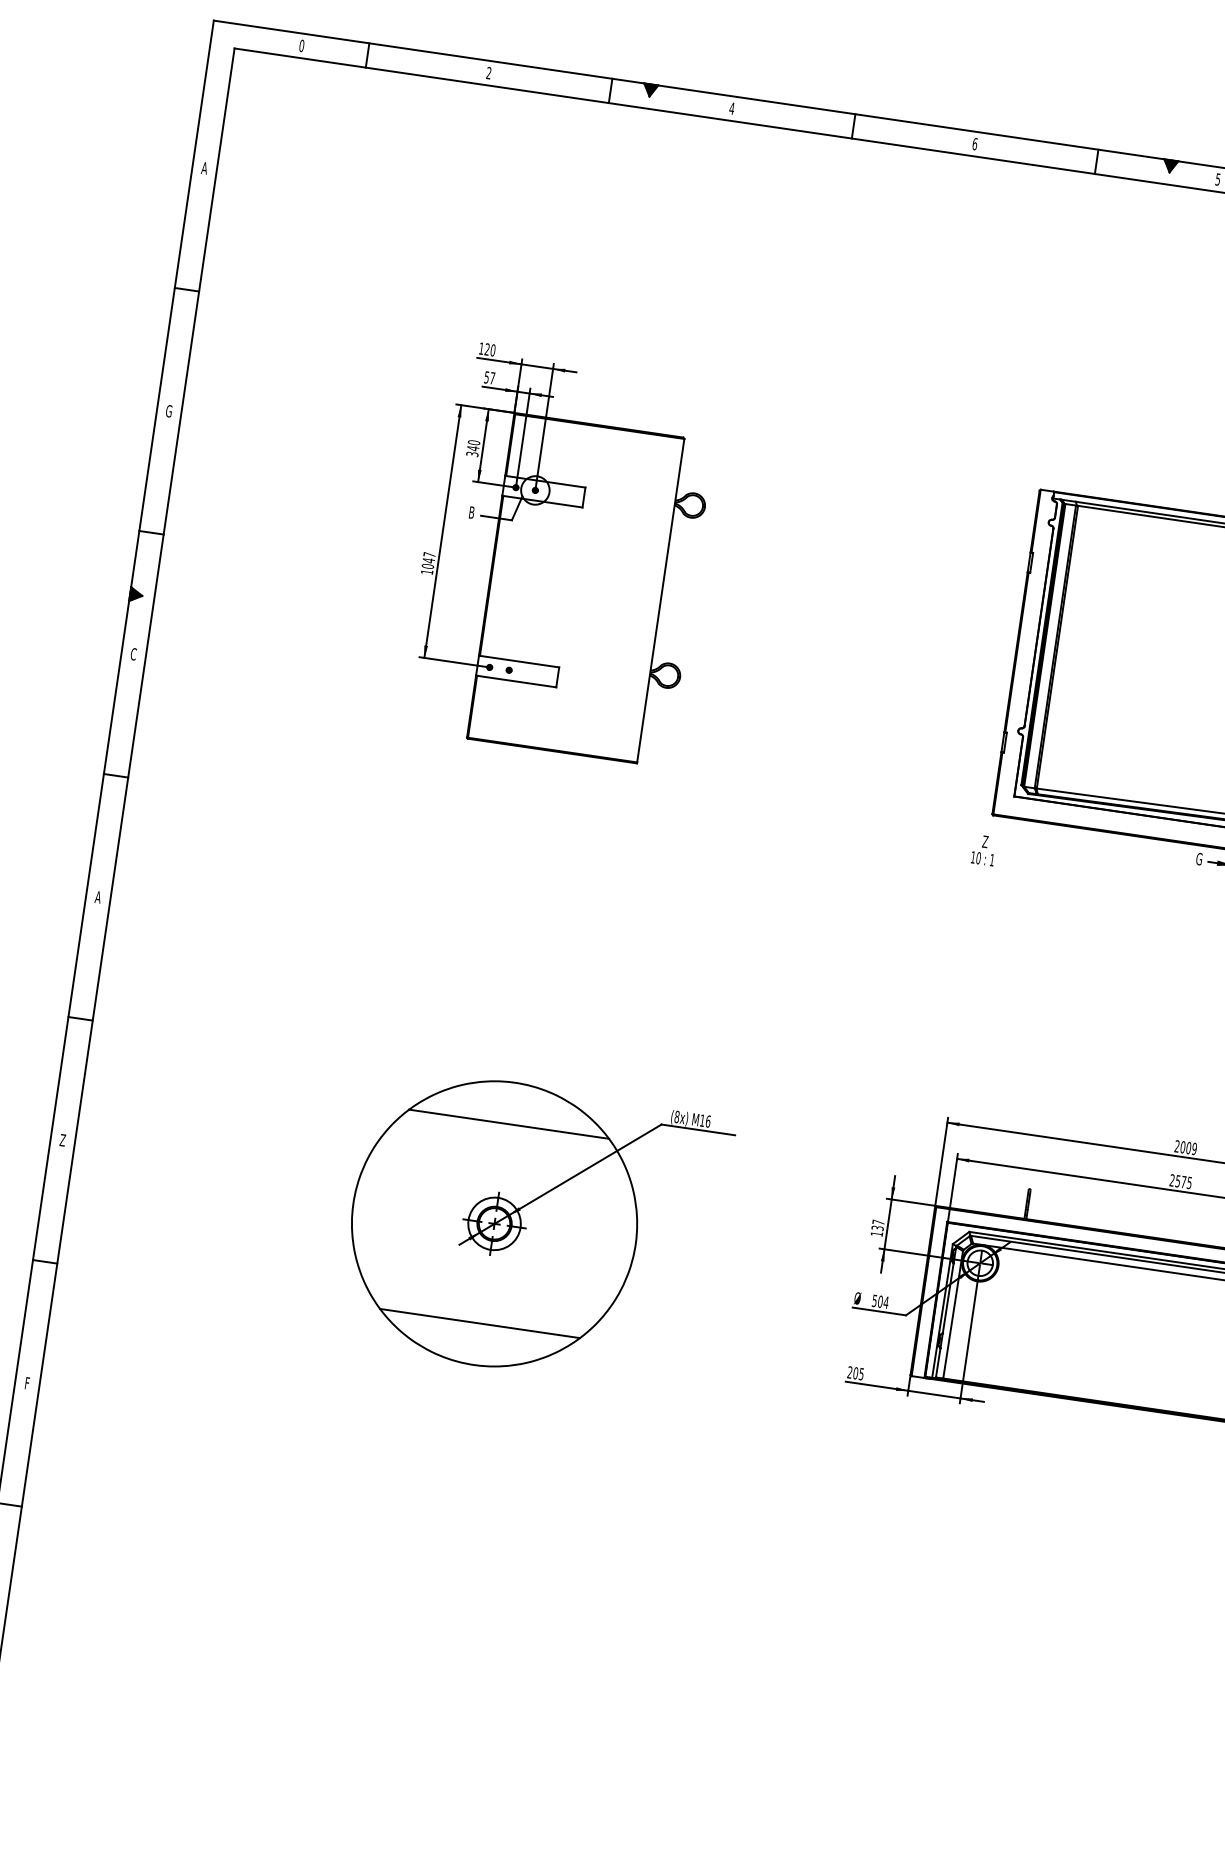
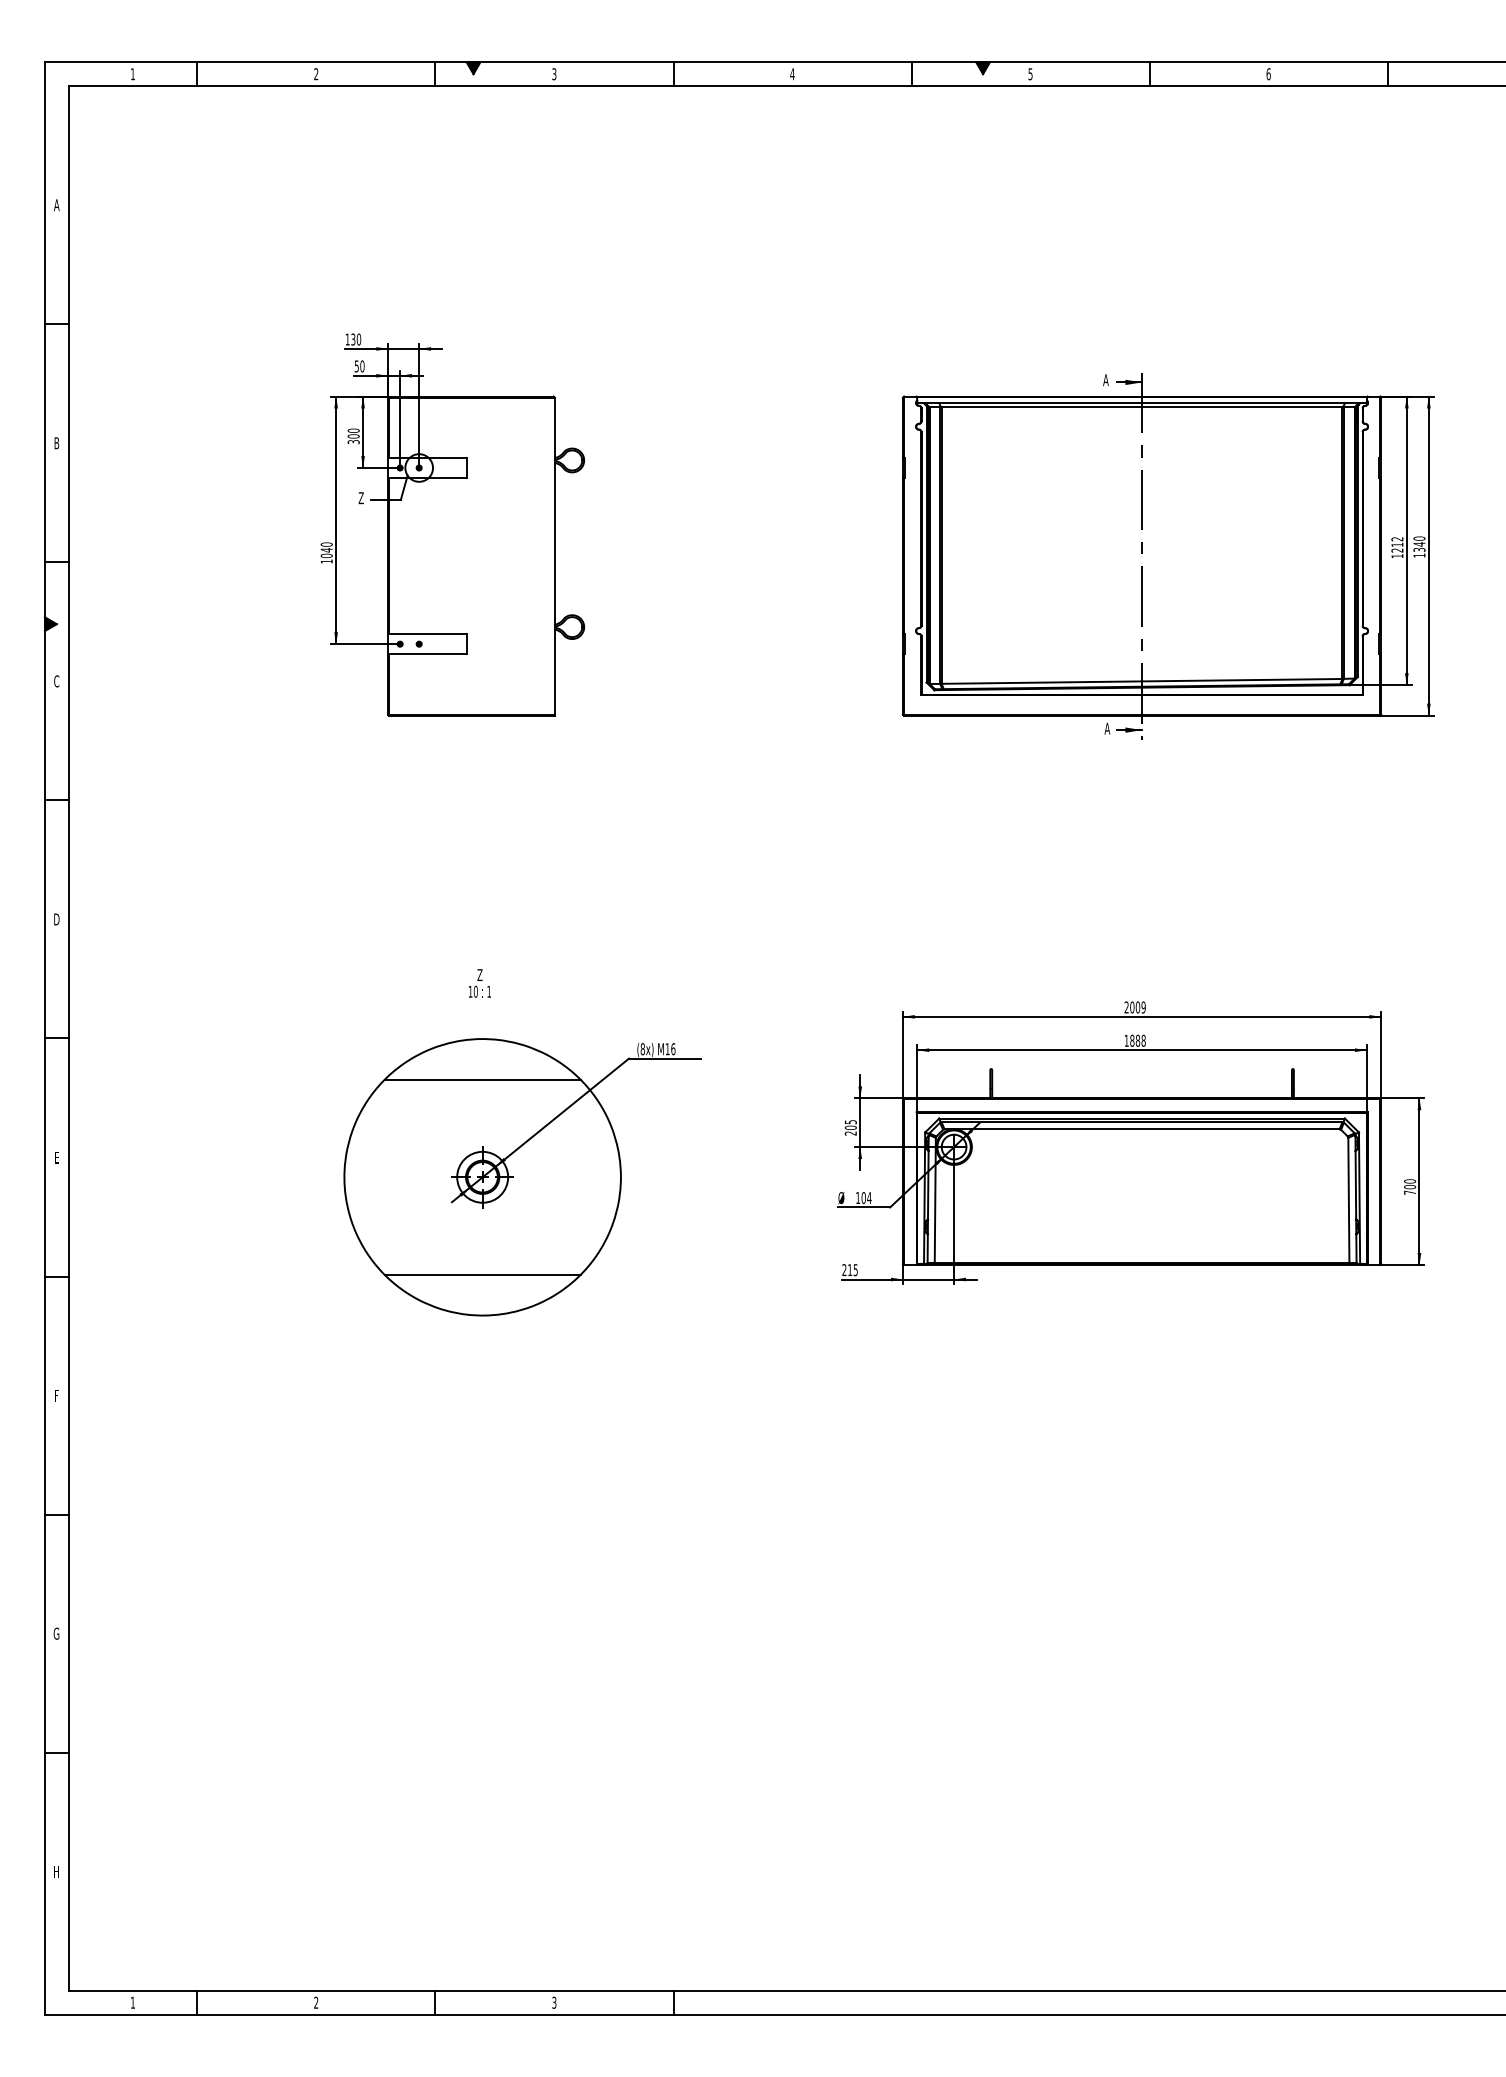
text: (301, 46) -> (132, 74), 0 -> 1
text: (732, 108) -> (554, 74), 4 -> 3
text: (975, 144) -> (792, 74), 6 -> 4
text: (487, 349) -> (353, 339), 120 -> 130
text: (492, 378) -> (362, 366), 57 -> 50
text: (168, 411) -> (56, 443), G -> B
text: (473, 448) -> (353, 436), 340 -> 300
text: (470, 512) -> (360, 498), B -> Z
text: (429, 554) -> (326, 544), 1047 -> 1040
text: (983, 850) -> (479, 983), moved
text: (1199, 858) -> (1107, 728), G -> A
text: (97, 897) -> (56, 919), A -> D
text: (62, 1140) -> (56, 1157), Z -> E
text: (1180, 1181) -> (1134, 1040), 2575 -> 1888
text: (877, 1227) -> (850, 1127), 137 -> 205
text: (875, 1301) -> (858, 1198), 504 -> 104
text: (856, 1373) -> (850, 1270), 205 -> 215

